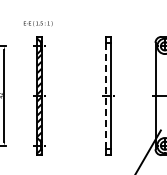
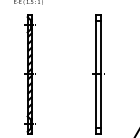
line: (105, 95) -> (95, 73), dashed -> solid

